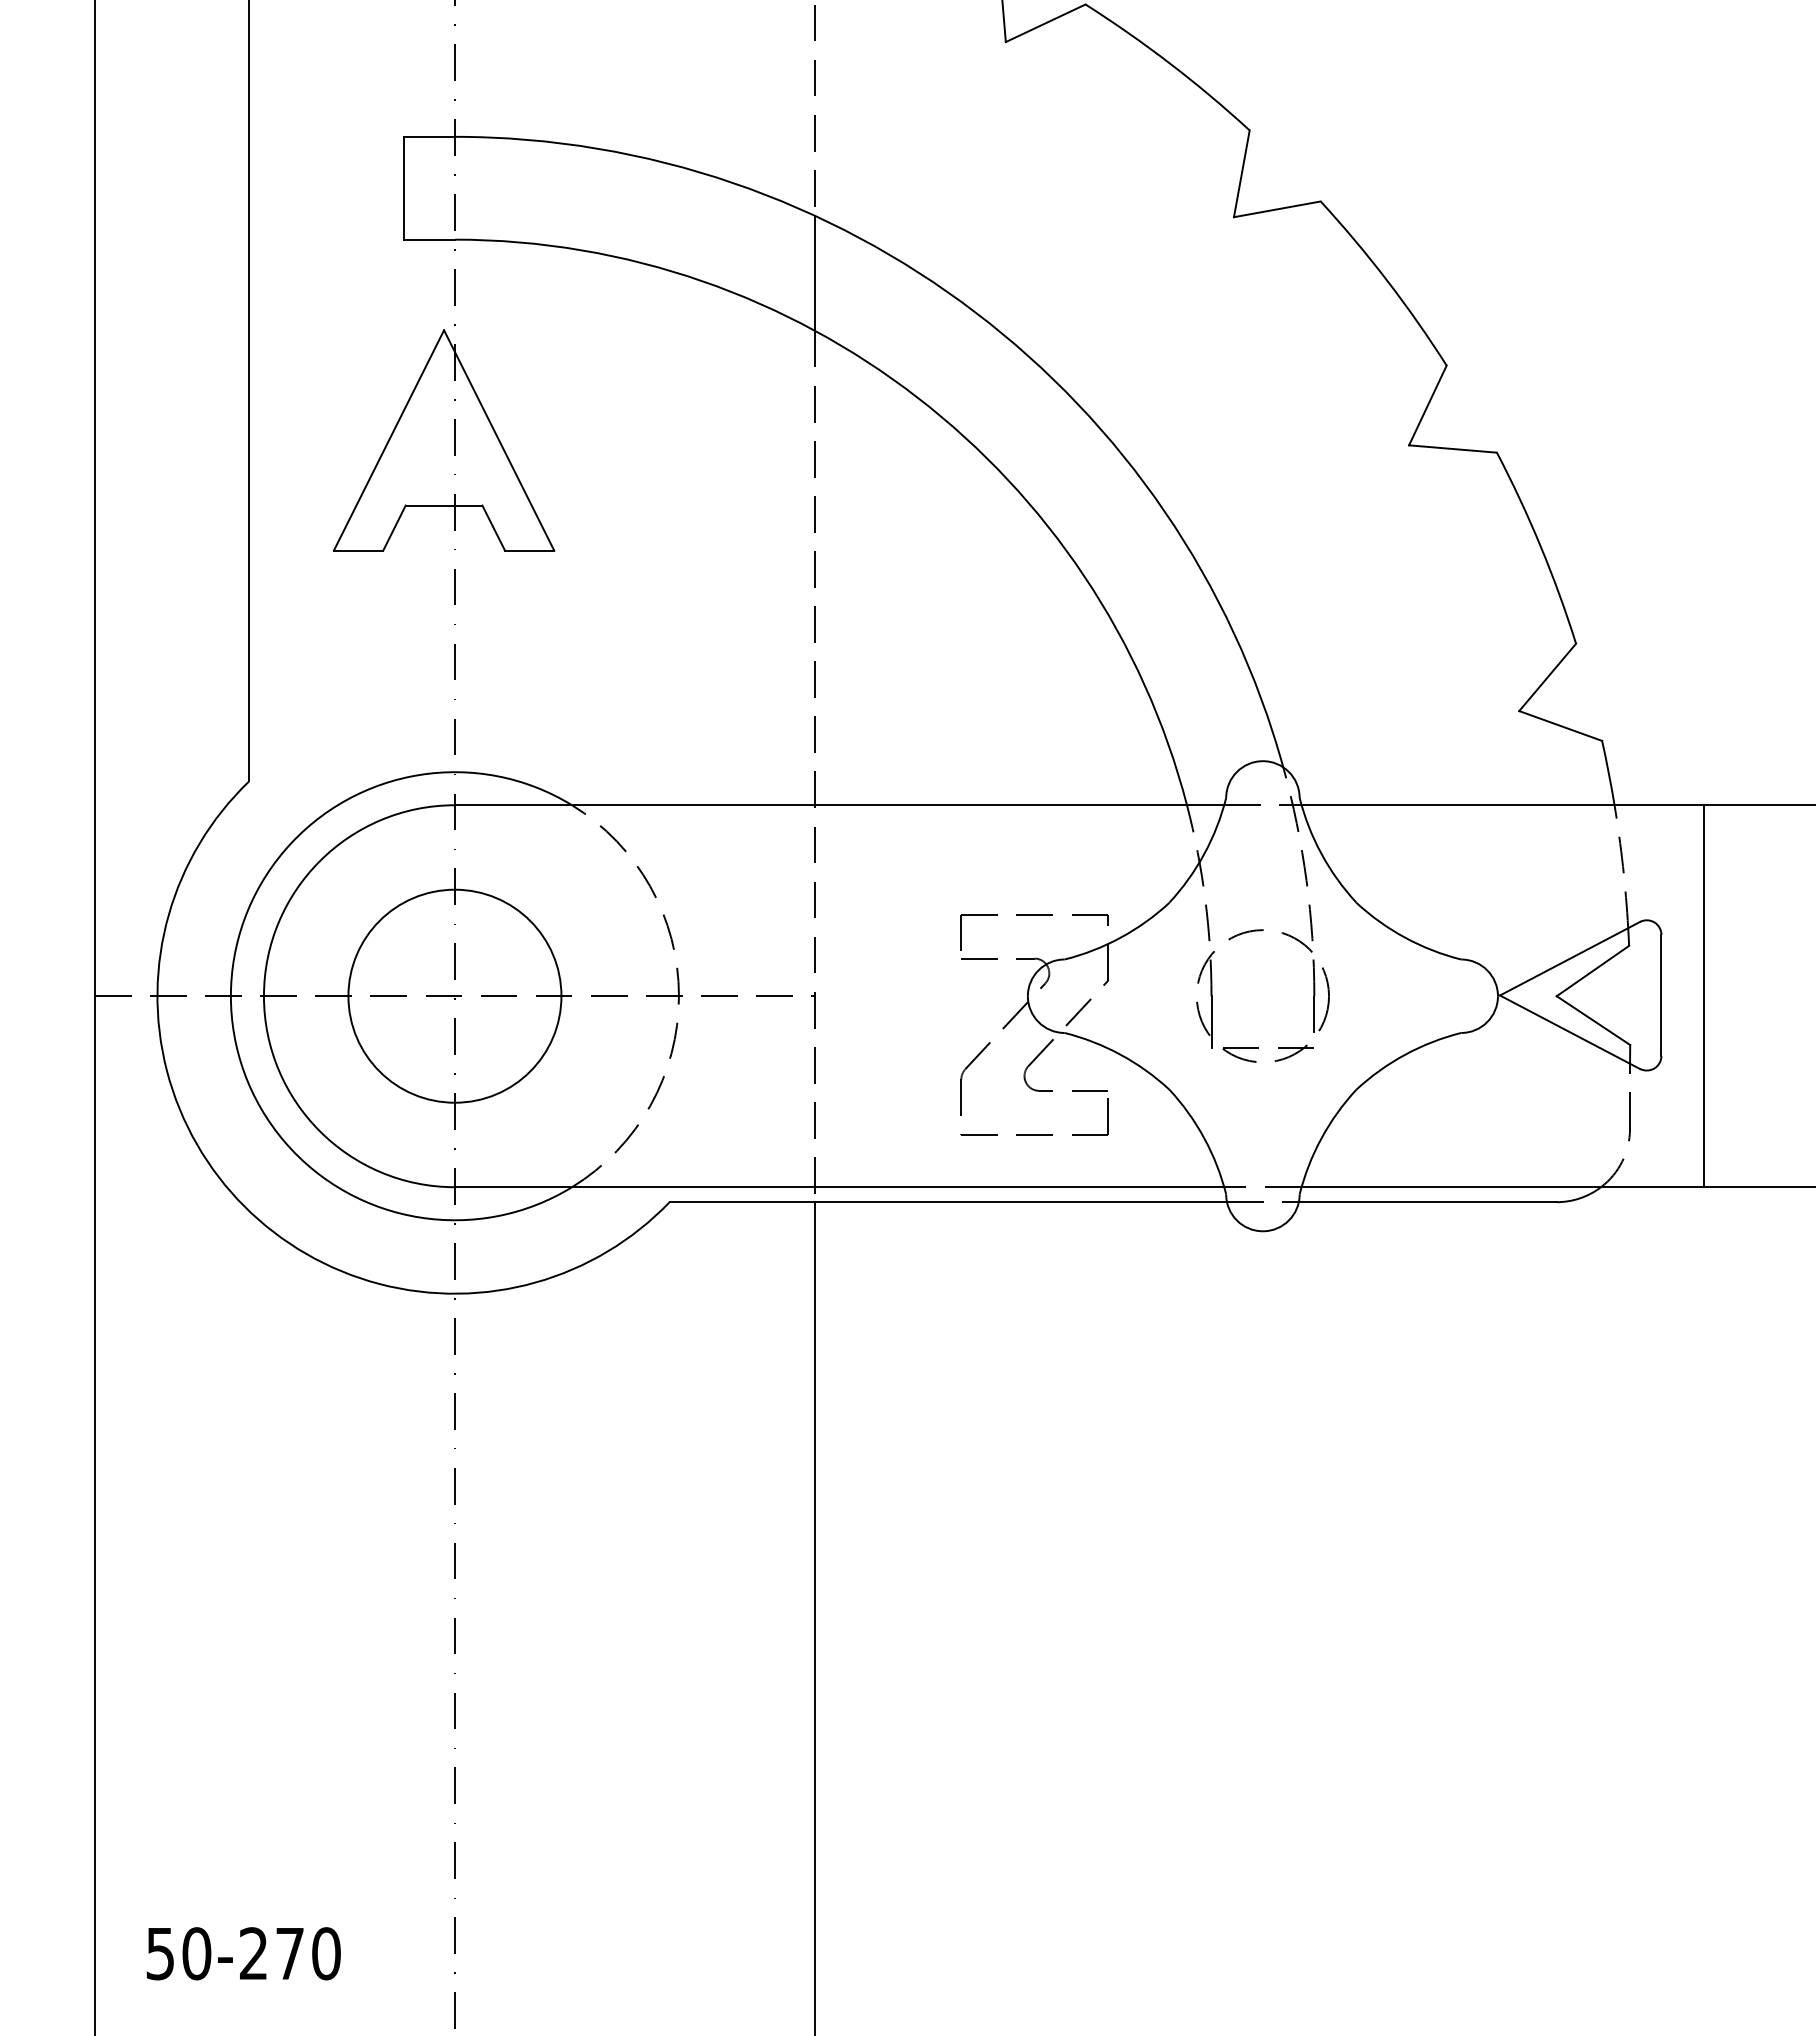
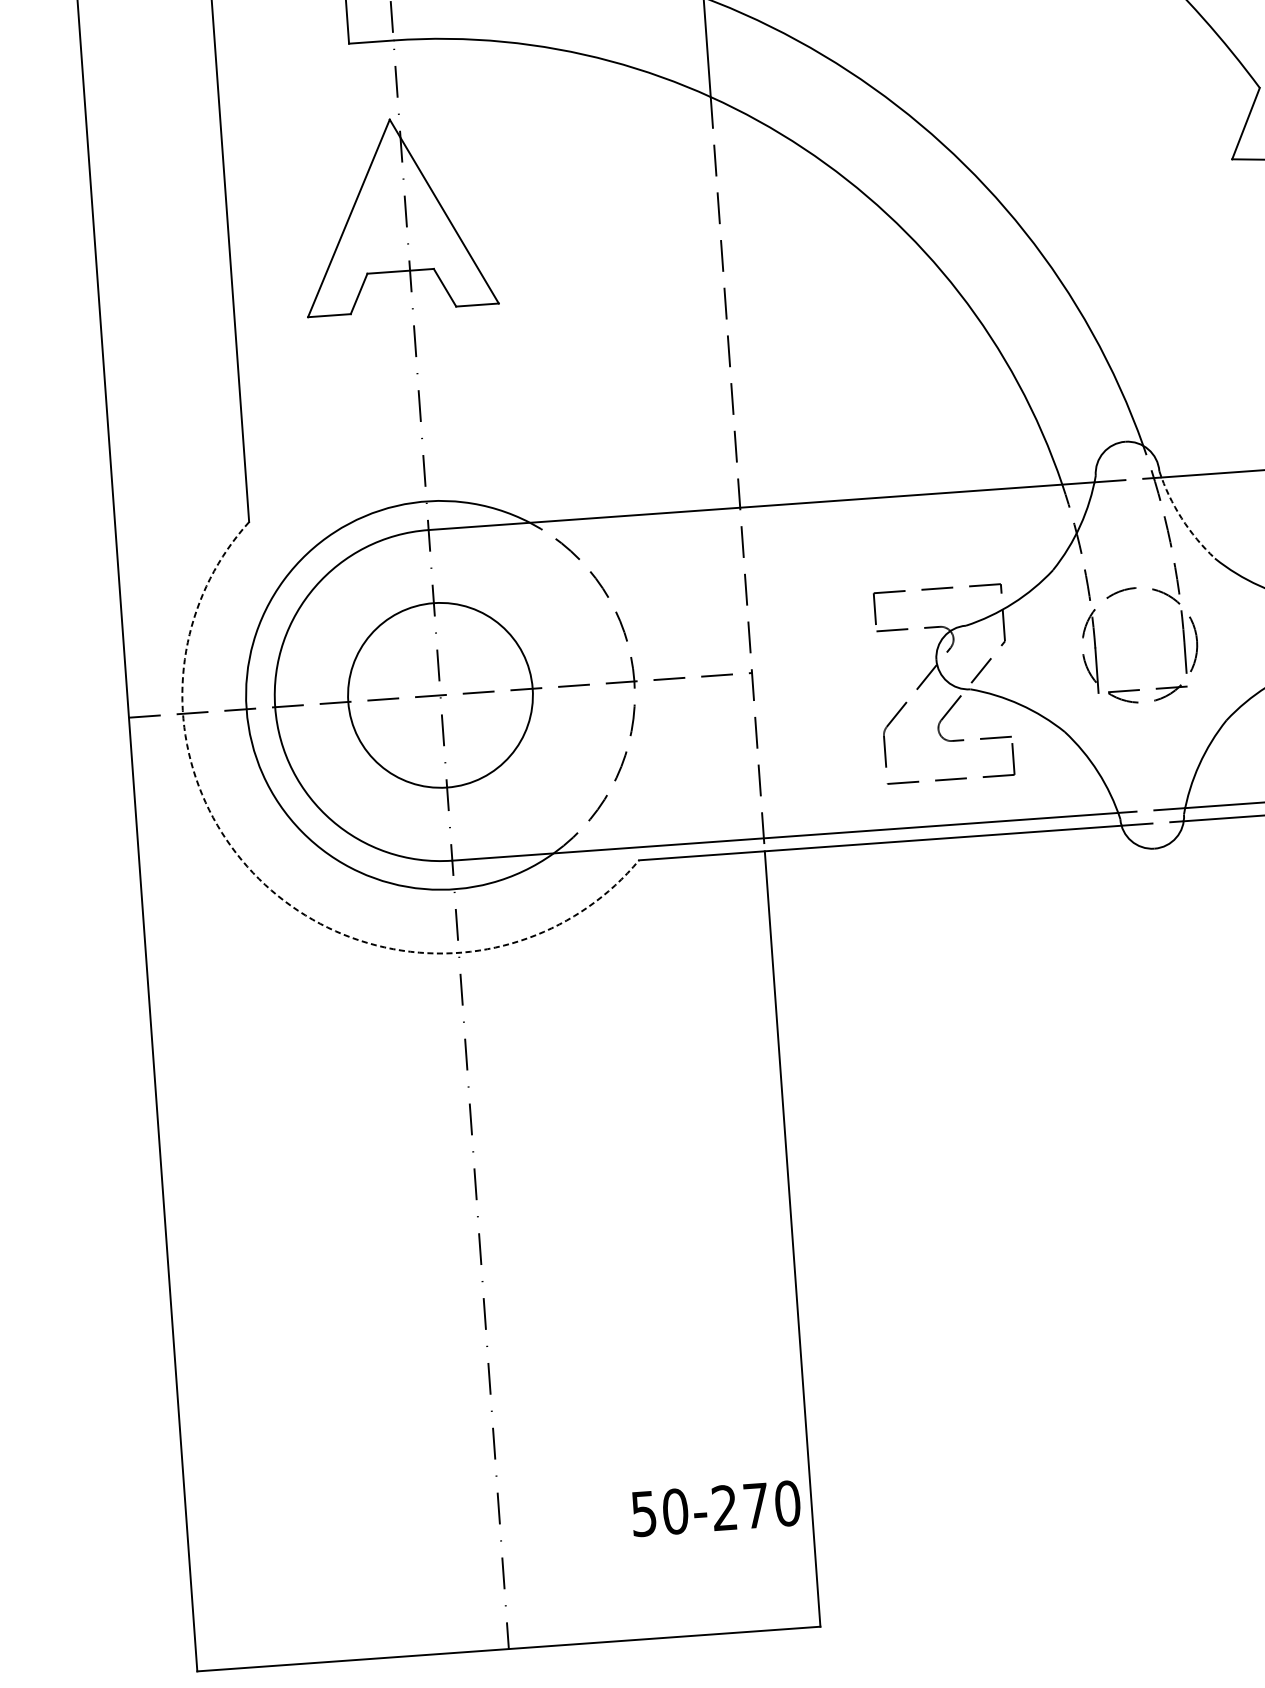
arc: (1321, 853) -> (1181, 518), solid -> dashed
arc: (244, 1206) -> (271, 890), solid -> dashed
text: (243, 1953) -> (715, 1508), moved

